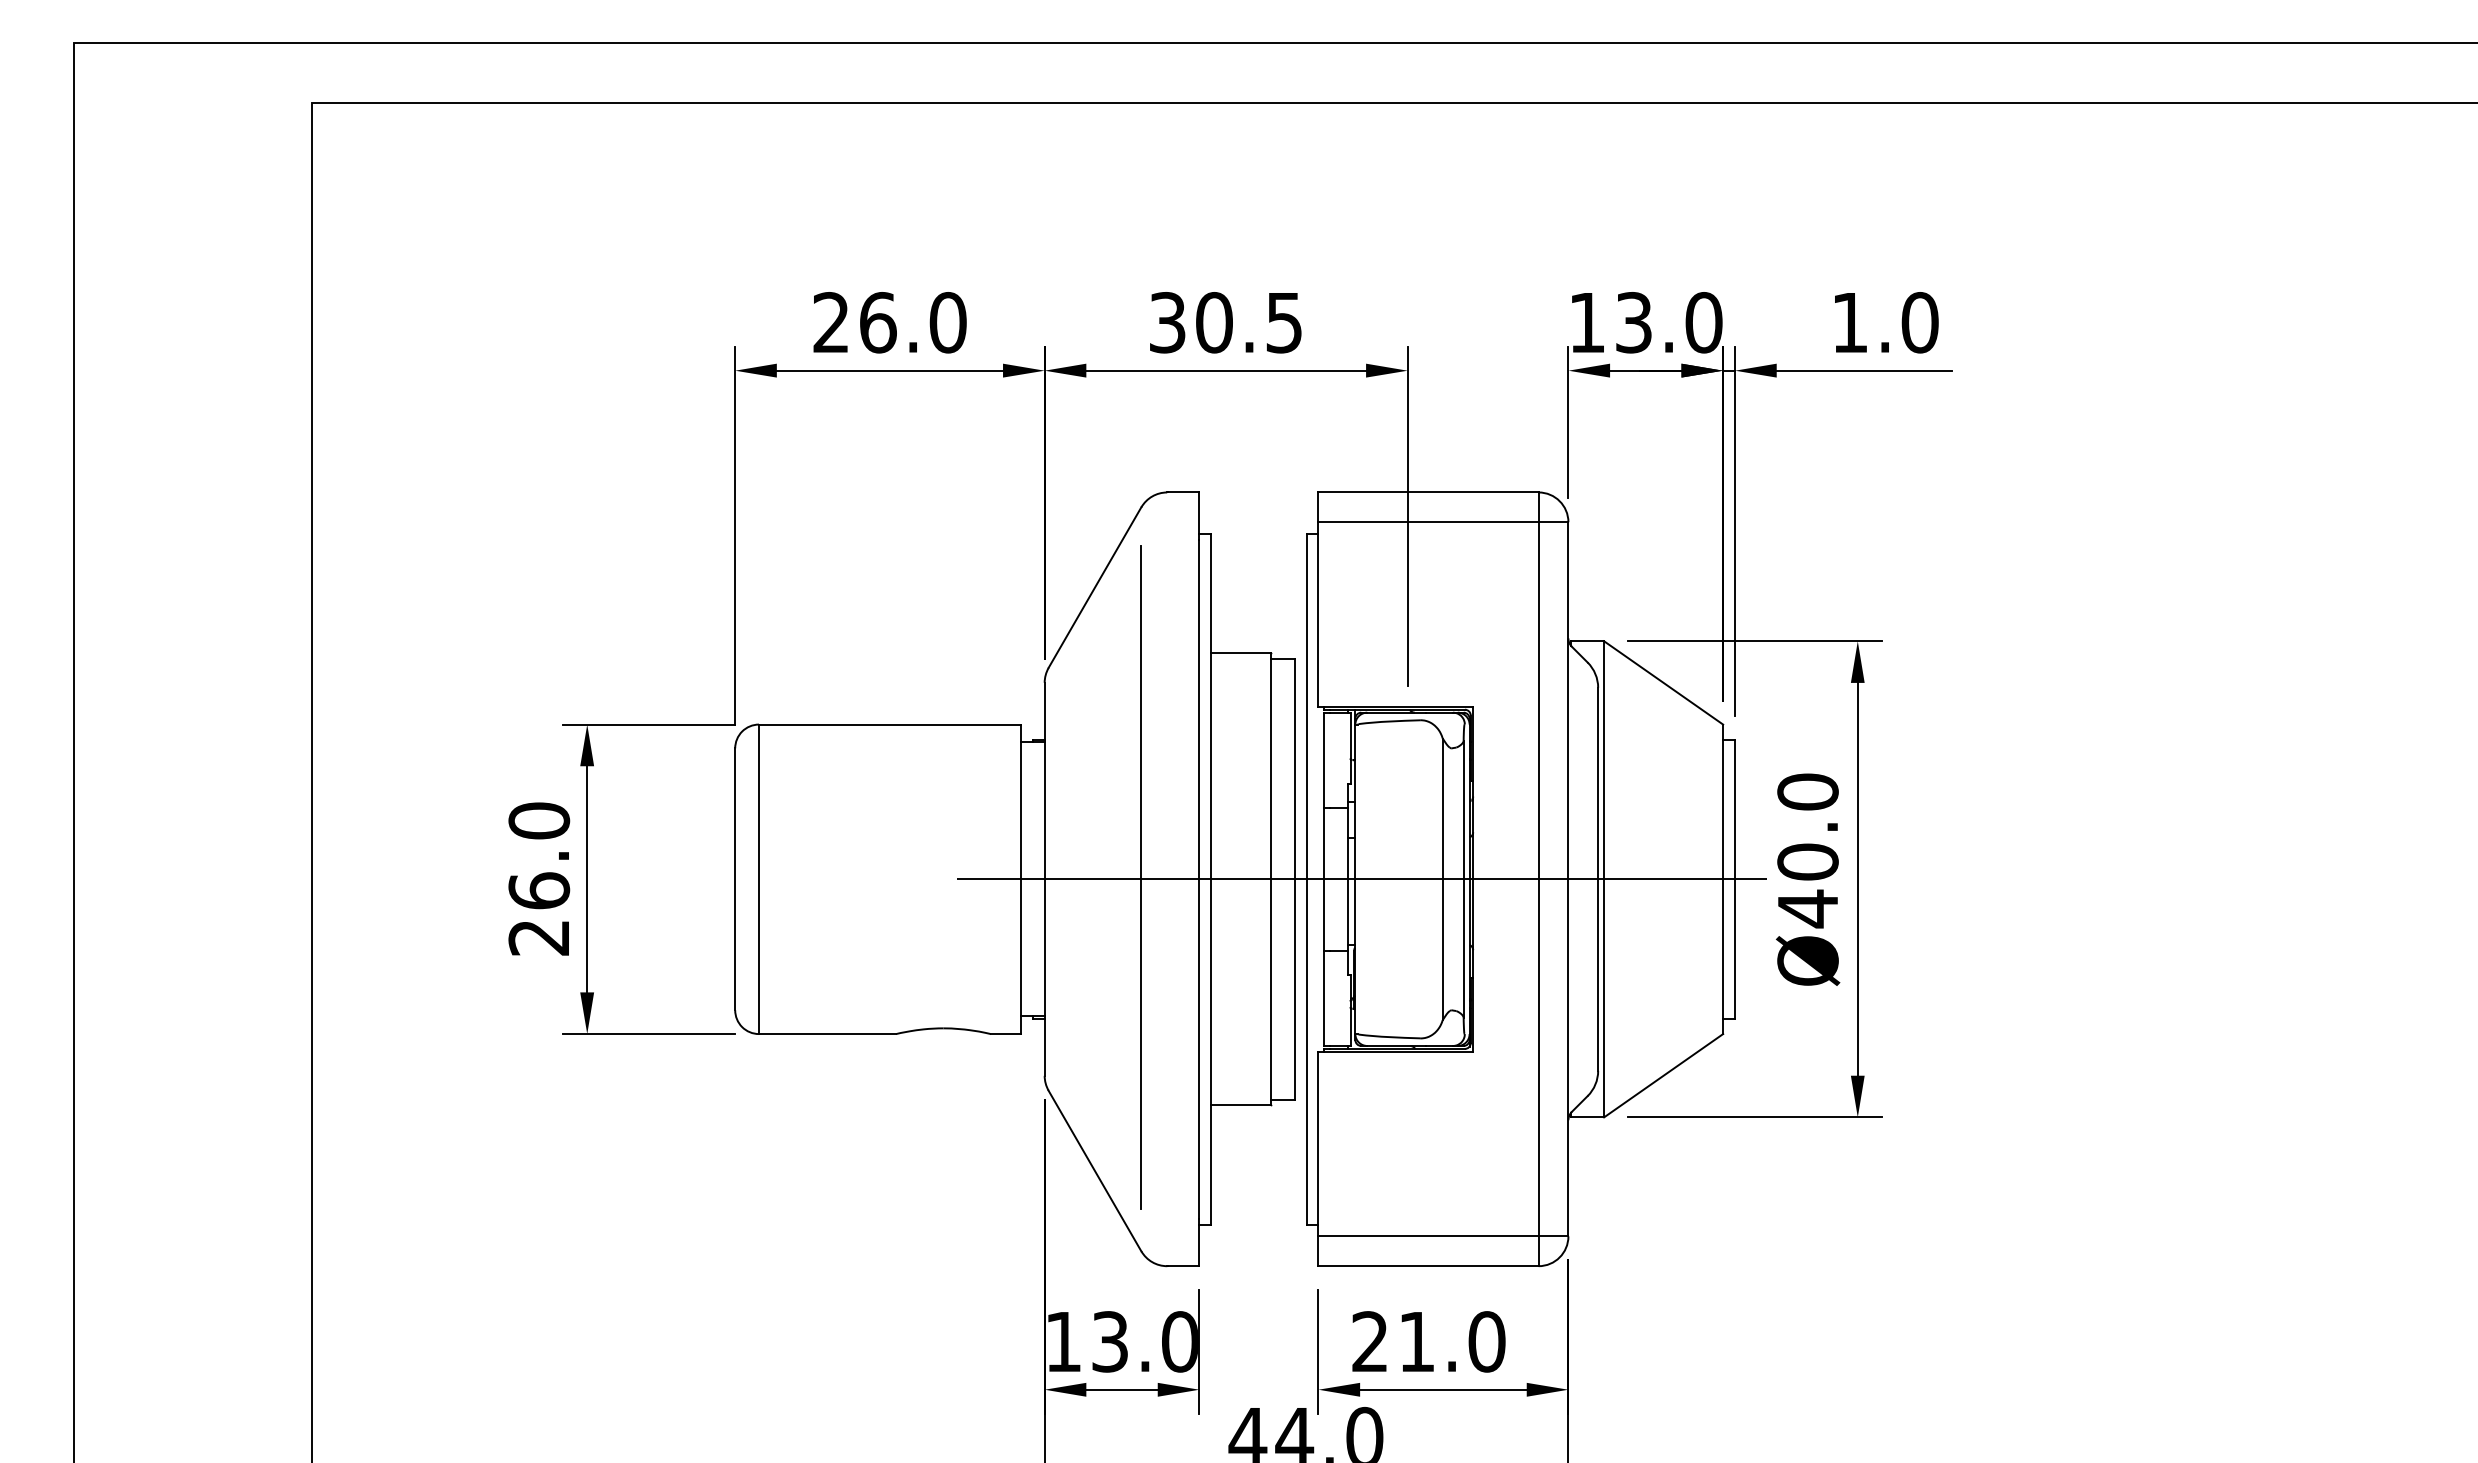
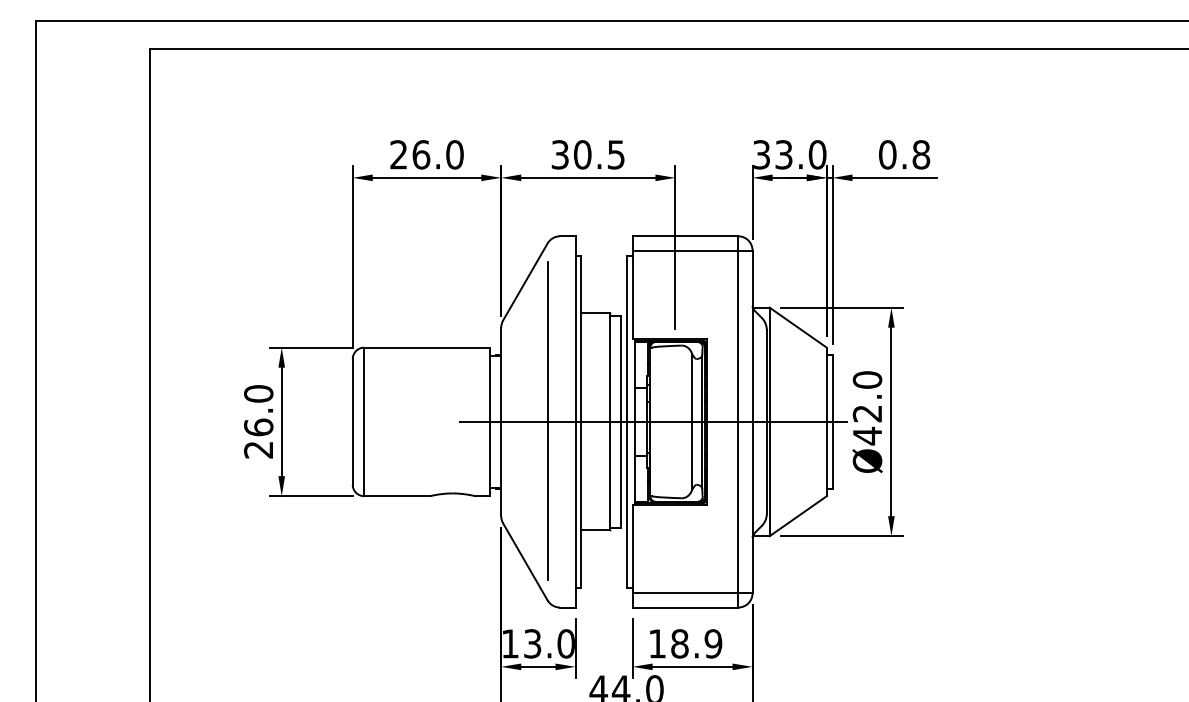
text: (1587, 321) -> (761, 154), 13.0 -> 33.0
text: (1885, 321) -> (904, 154), 1.0 -> 0.8
text: (1807, 861) -> (867, 413), Ø40.0 -> Ø42.0
text: (1428, 1341) -> (685, 643), 21.0 -> 18.9

